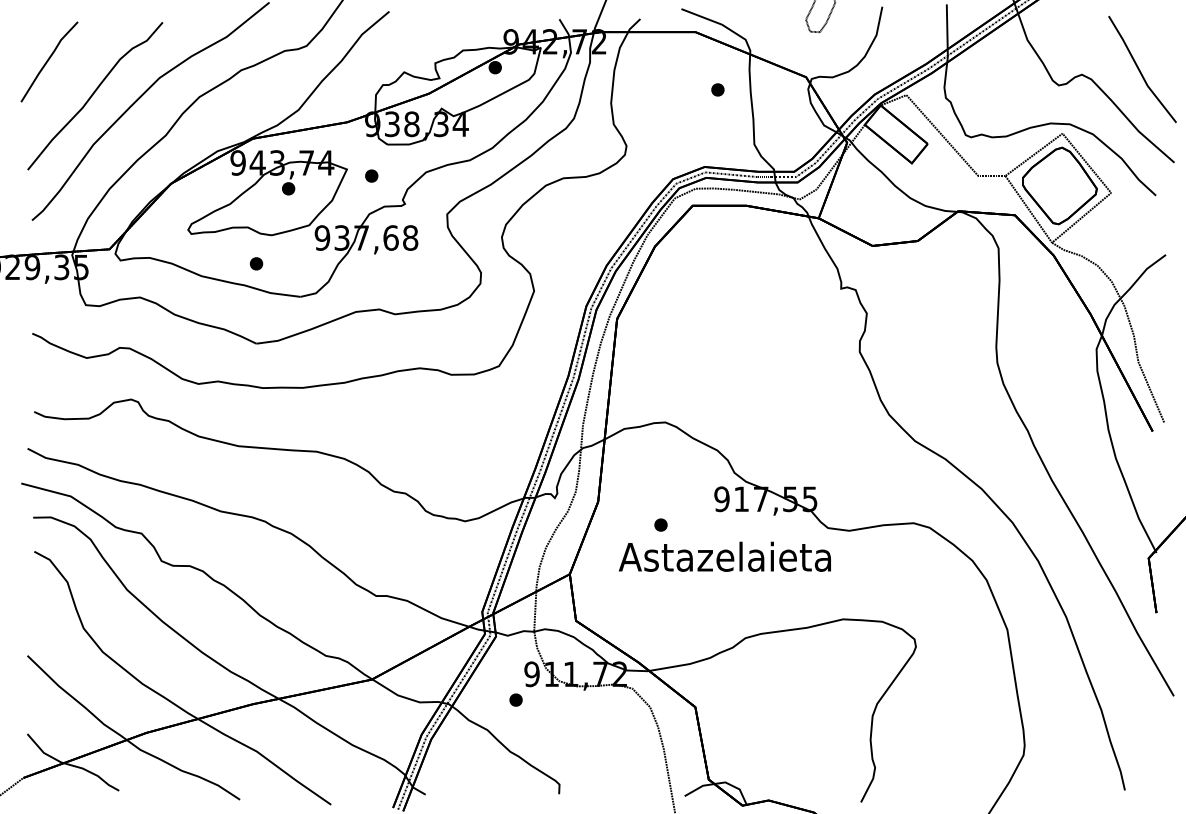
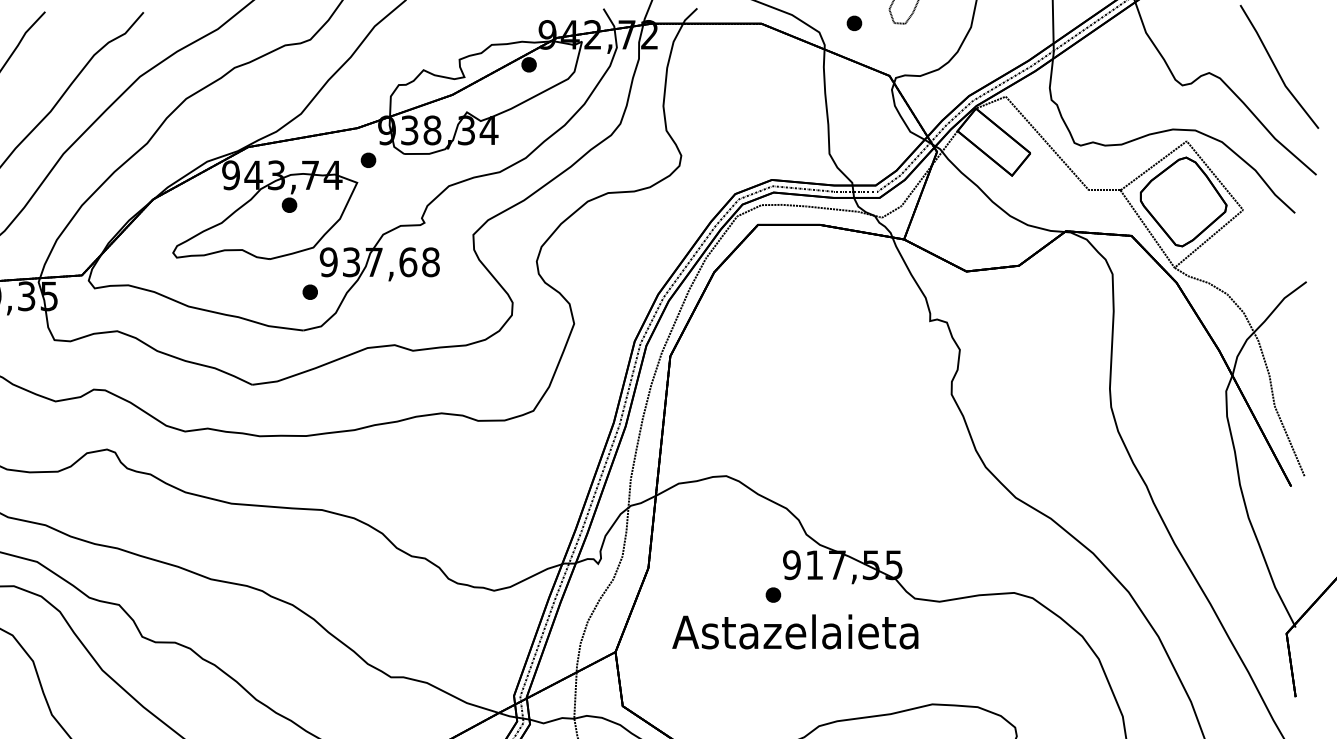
part: (717, 89) -> (853, 22), moved
part: (371, 175) -> (368, 159), moved
part: (256, 263) -> (310, 291), moved
part: (660, 524) -> (772, 594), moved

